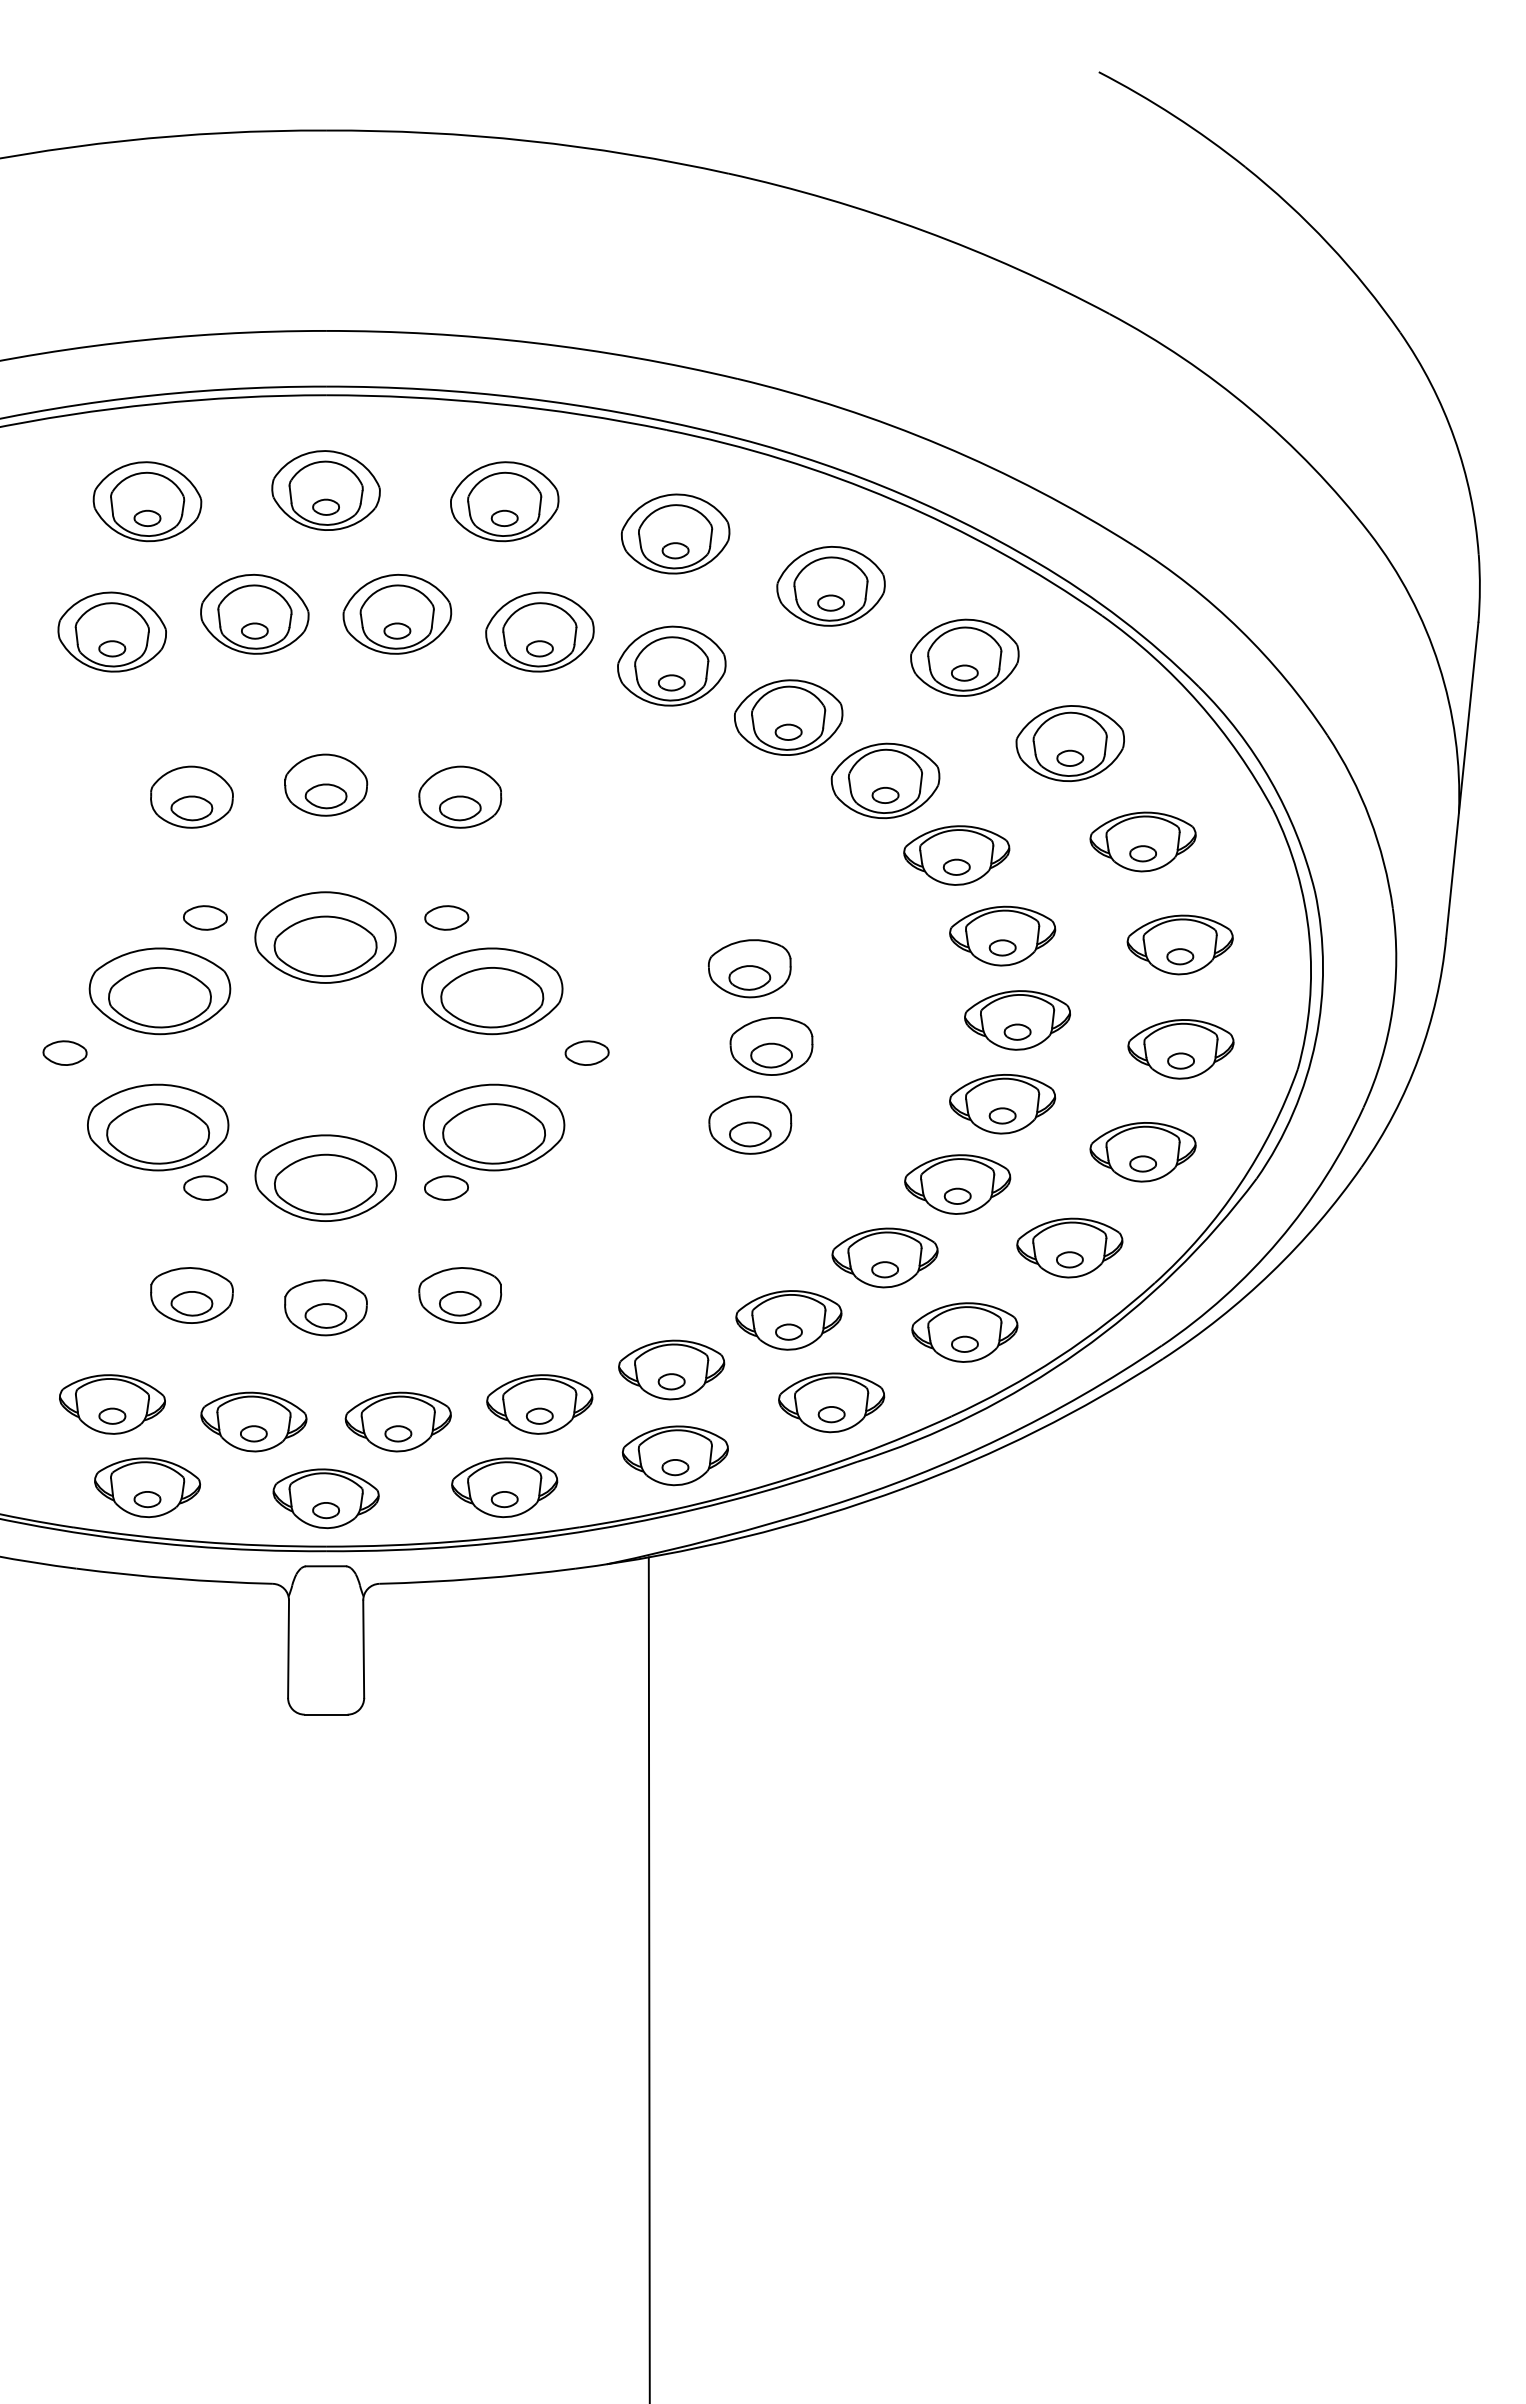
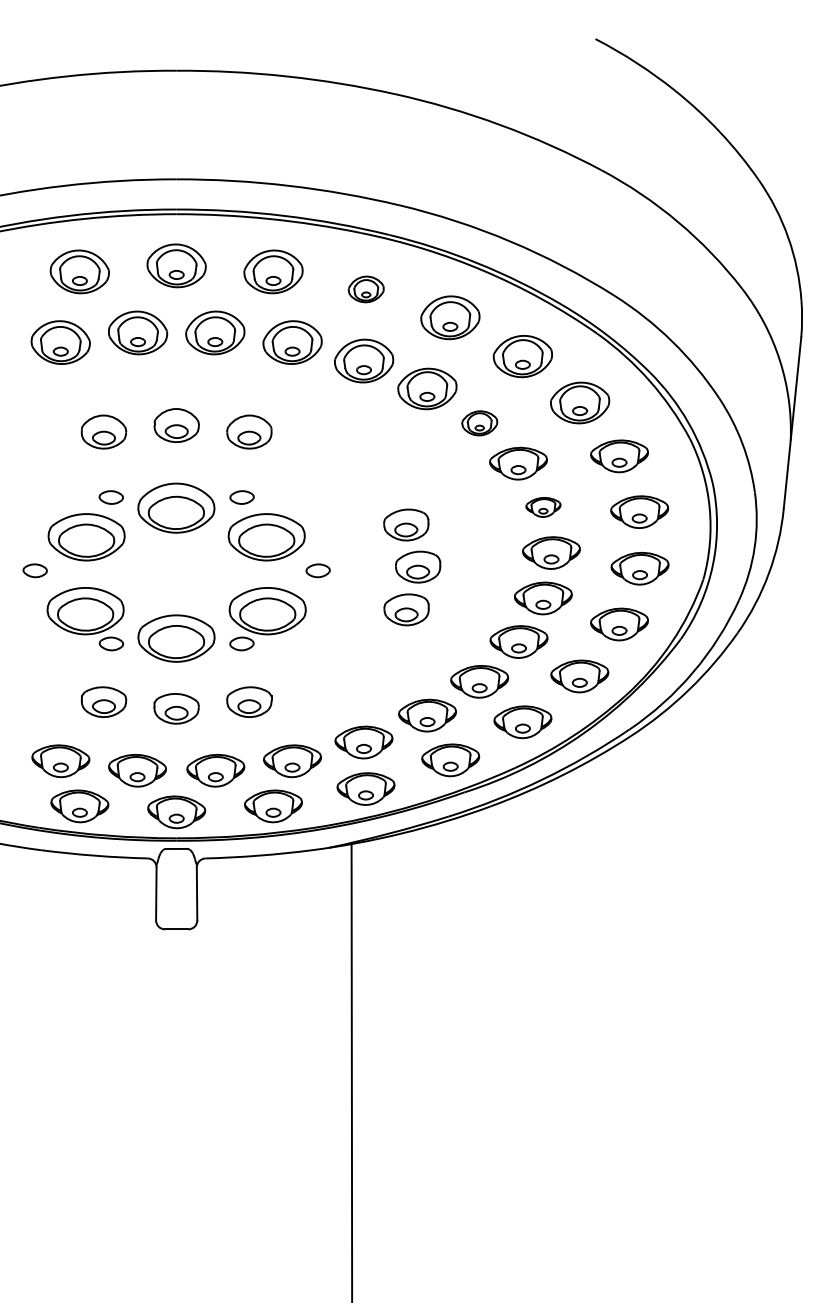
part: (676, 534) -> (366, 289), size x0.6
part: (884, 781) -> (479, 423), size x0.6
part: (1002, 936) -> (543, 507), size x0.6

